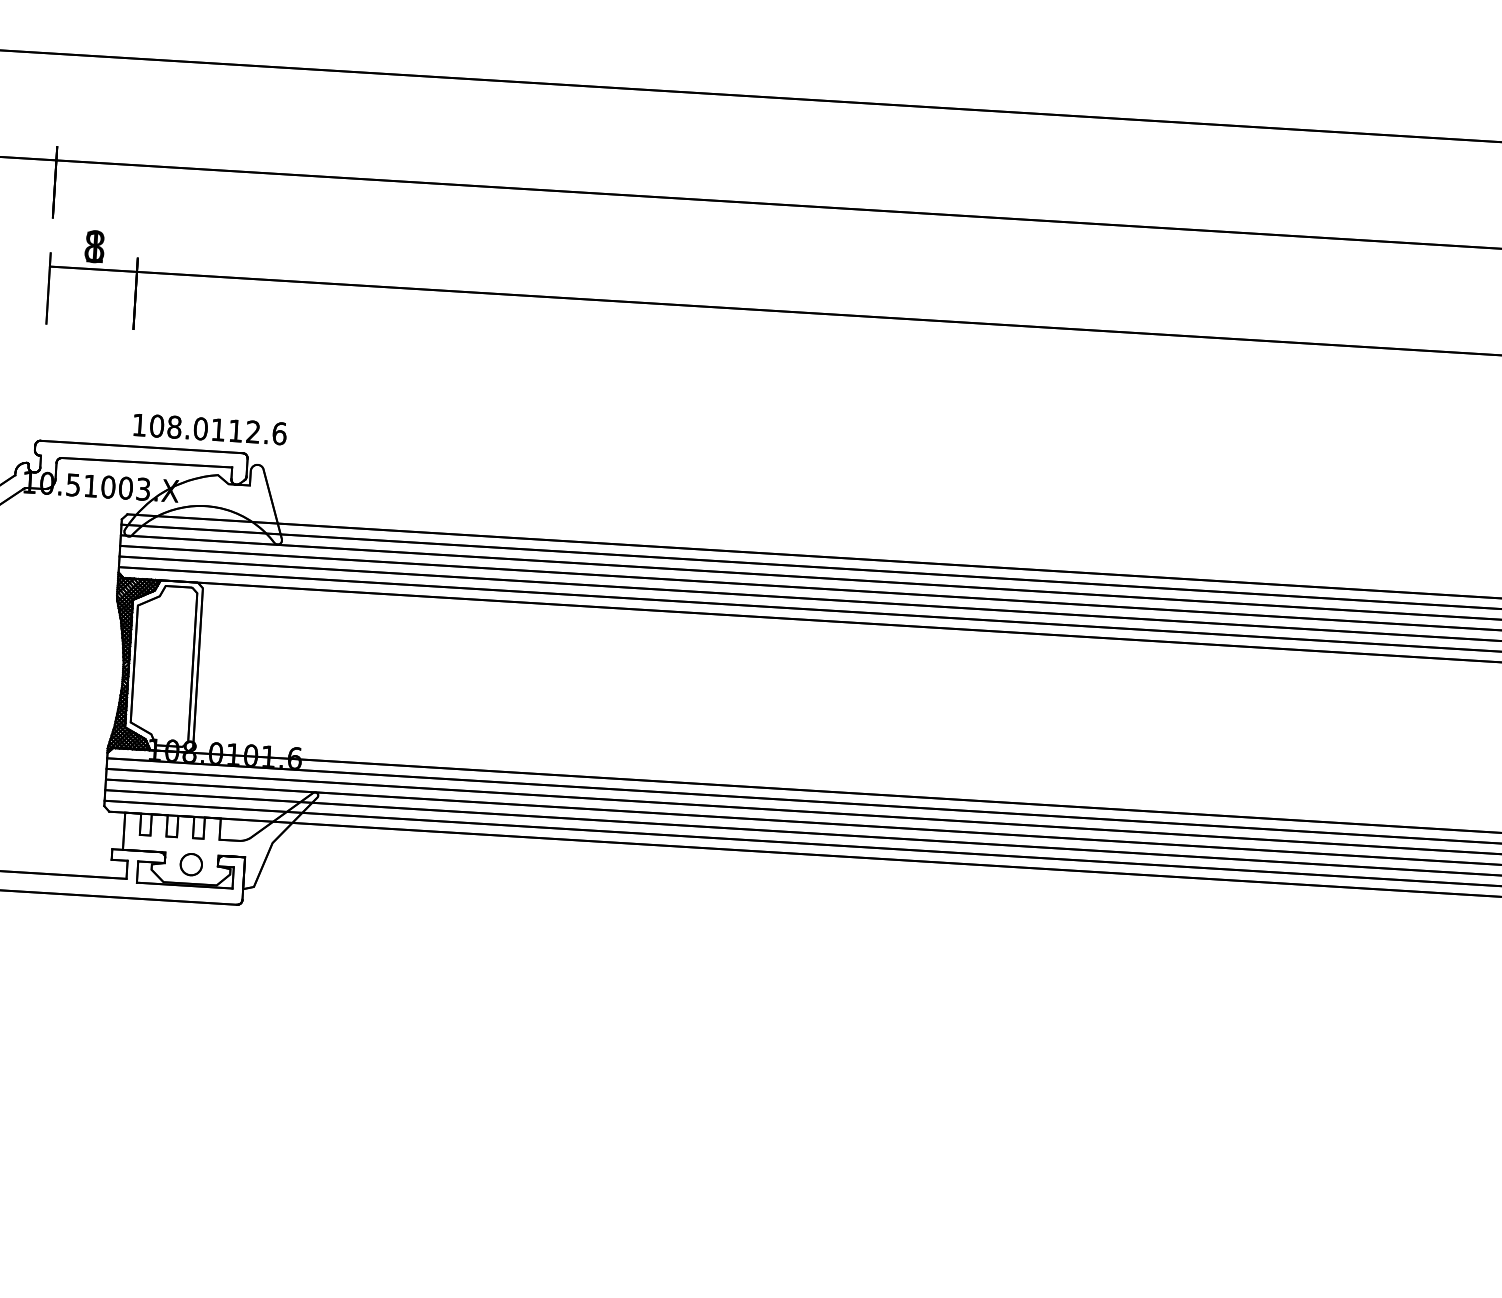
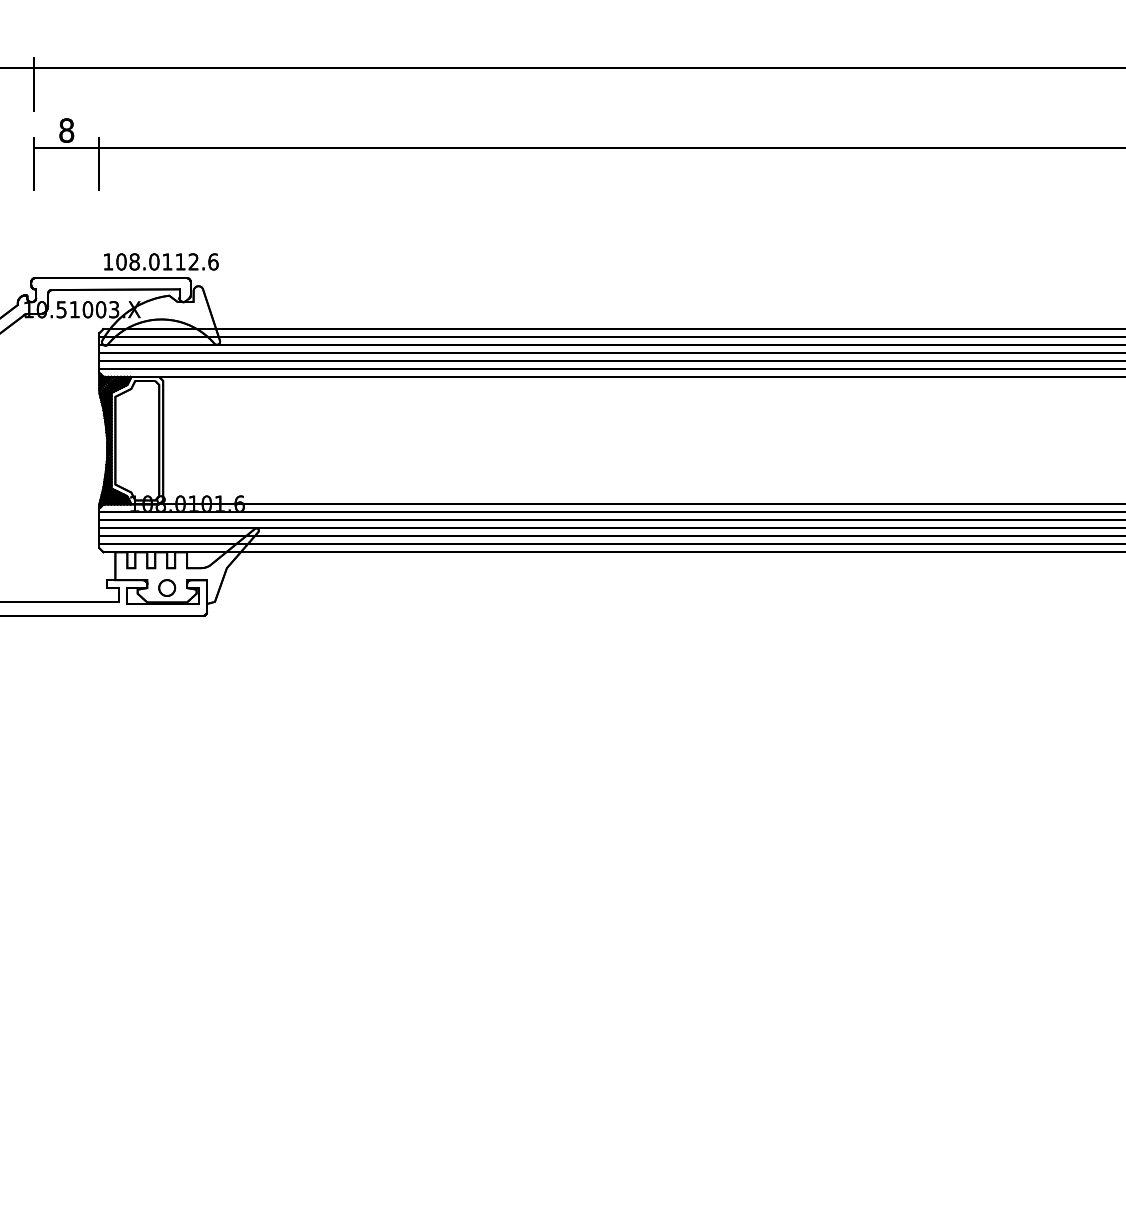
text: (94, 246) -> (66, 130), 1 -> 8

